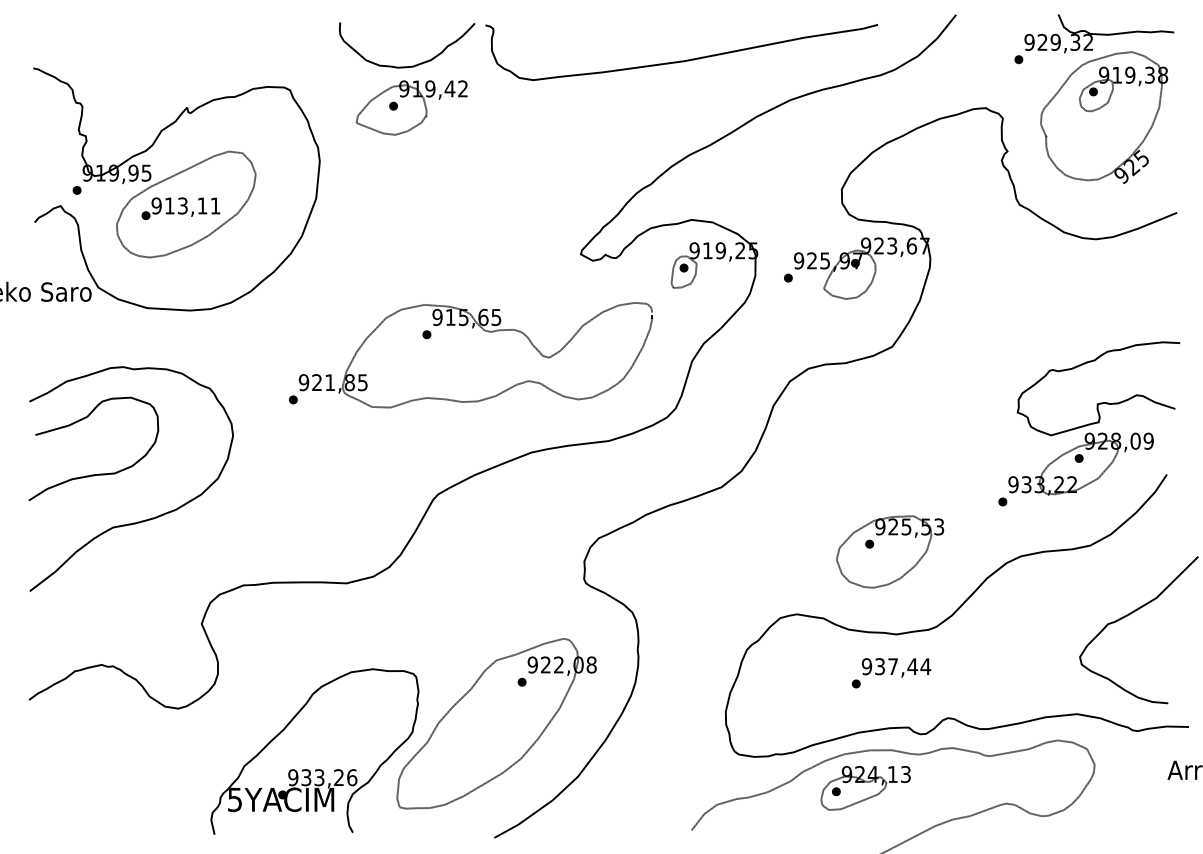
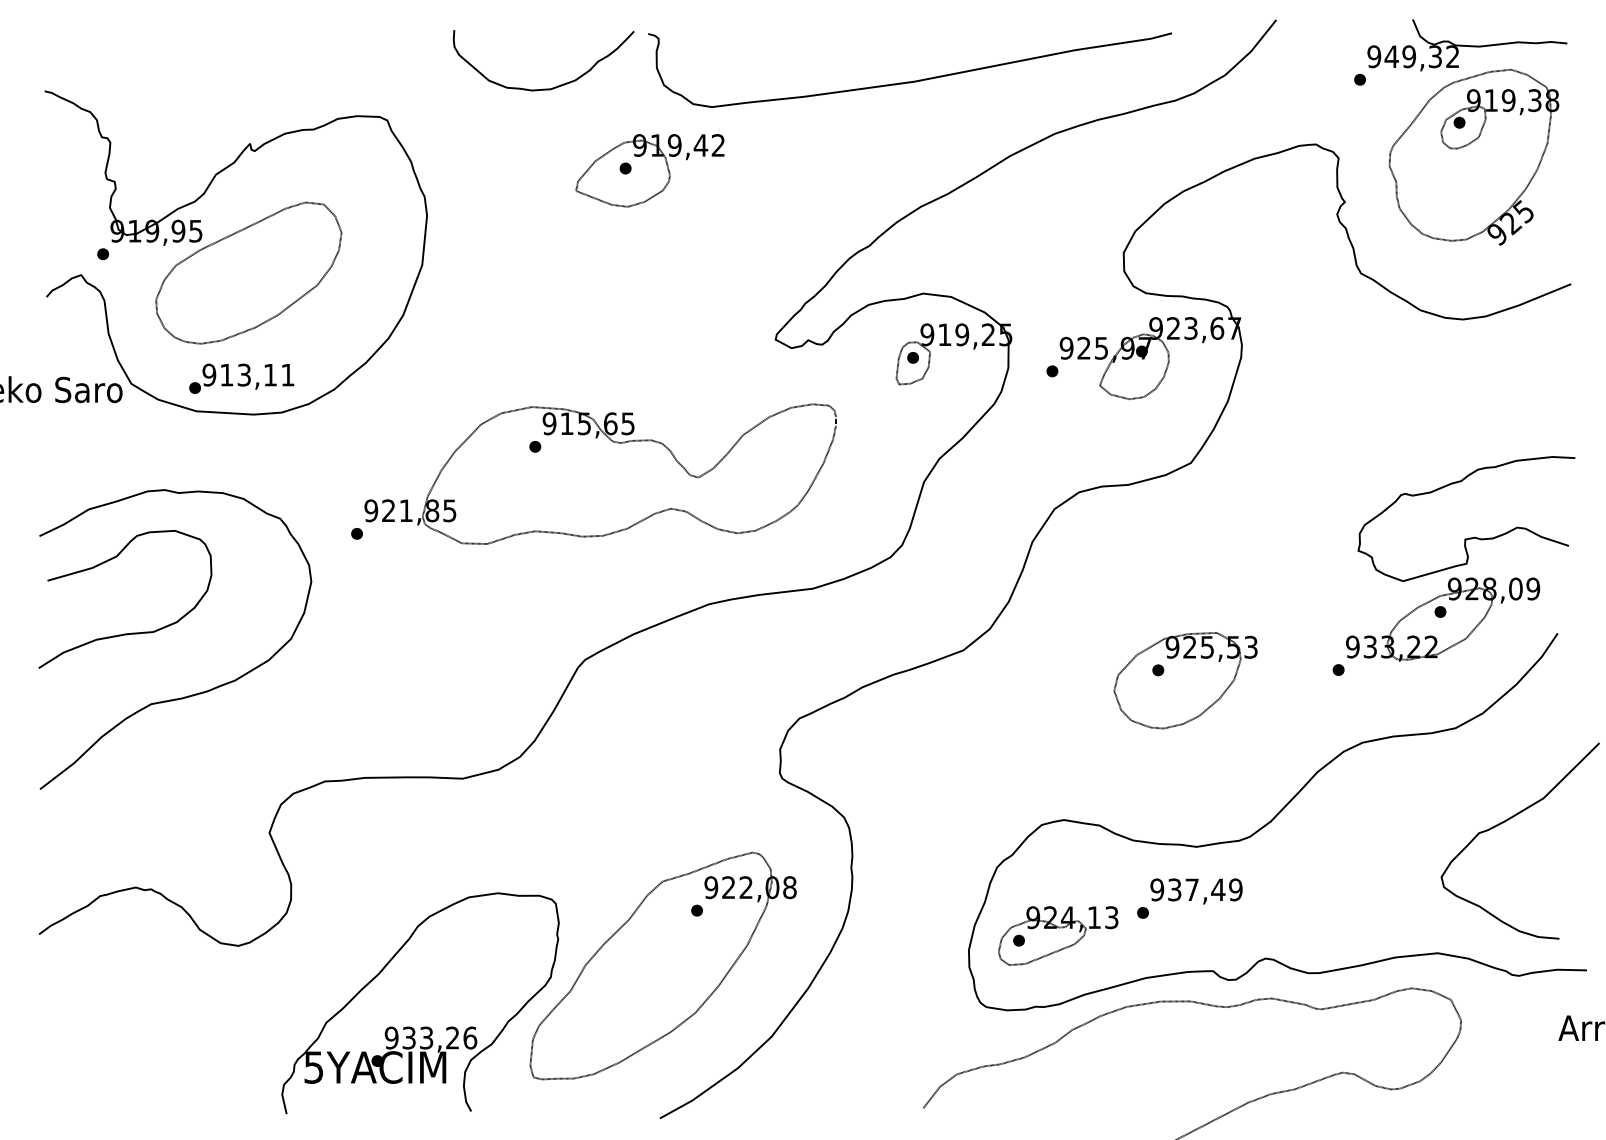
text: (1042, 41) -> (1391, 55), 929,32 -> 949,32
part: (411, 107) -> (649, 170), moved
text: (180, 208) -> (241, 378), moved
part: (472, 328) -> (596, 438), moved
part: (890, 551) -> (1186, 680), moved
text: (925, 666) -> (1235, 889), 937,44 -> 937,49
part: (865, 788) -> (1057, 936), moved

